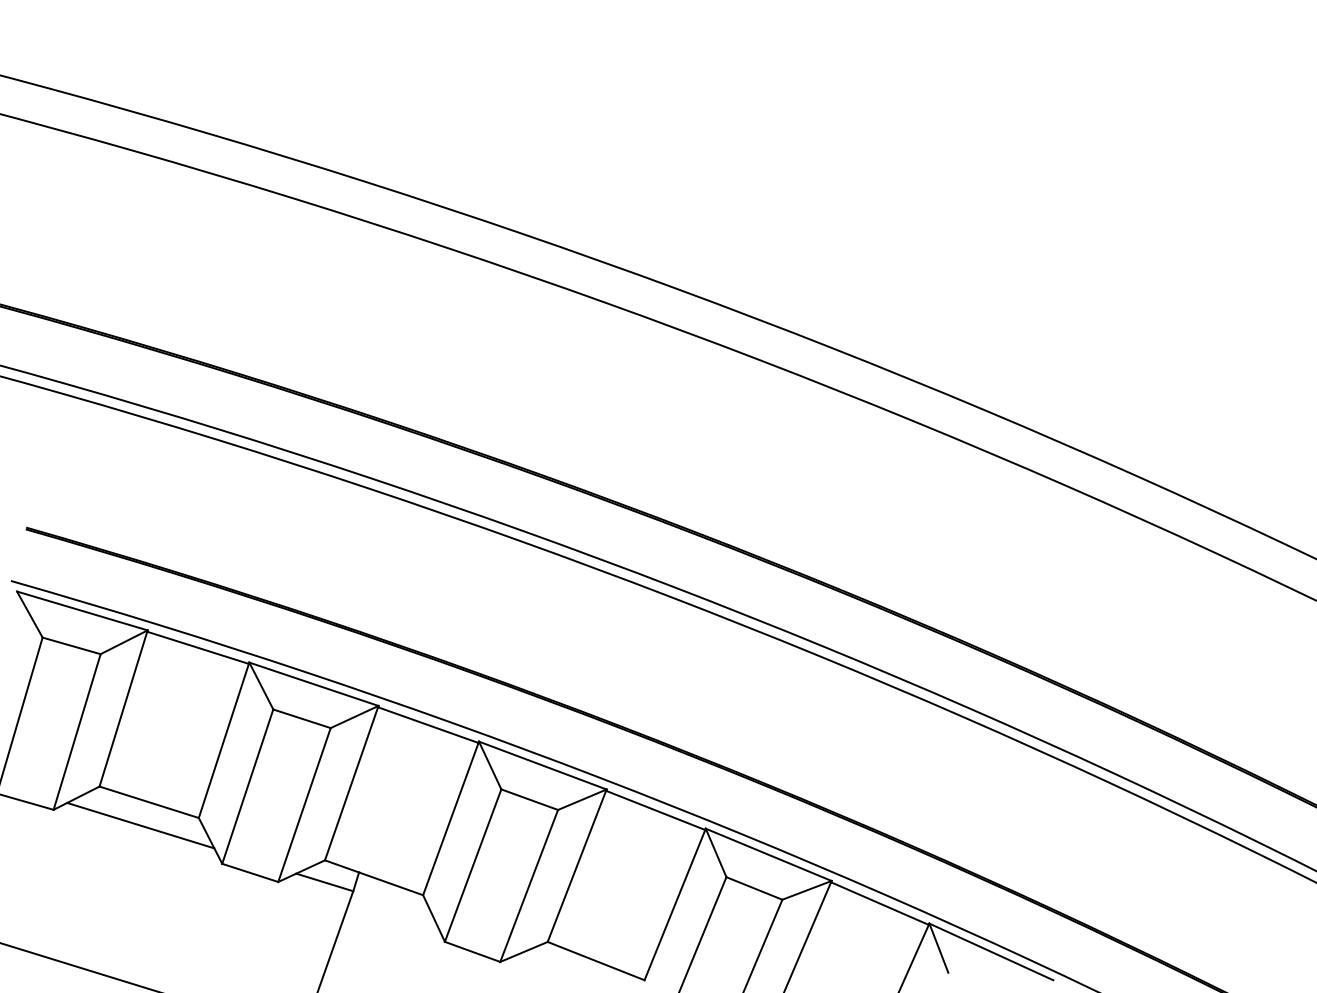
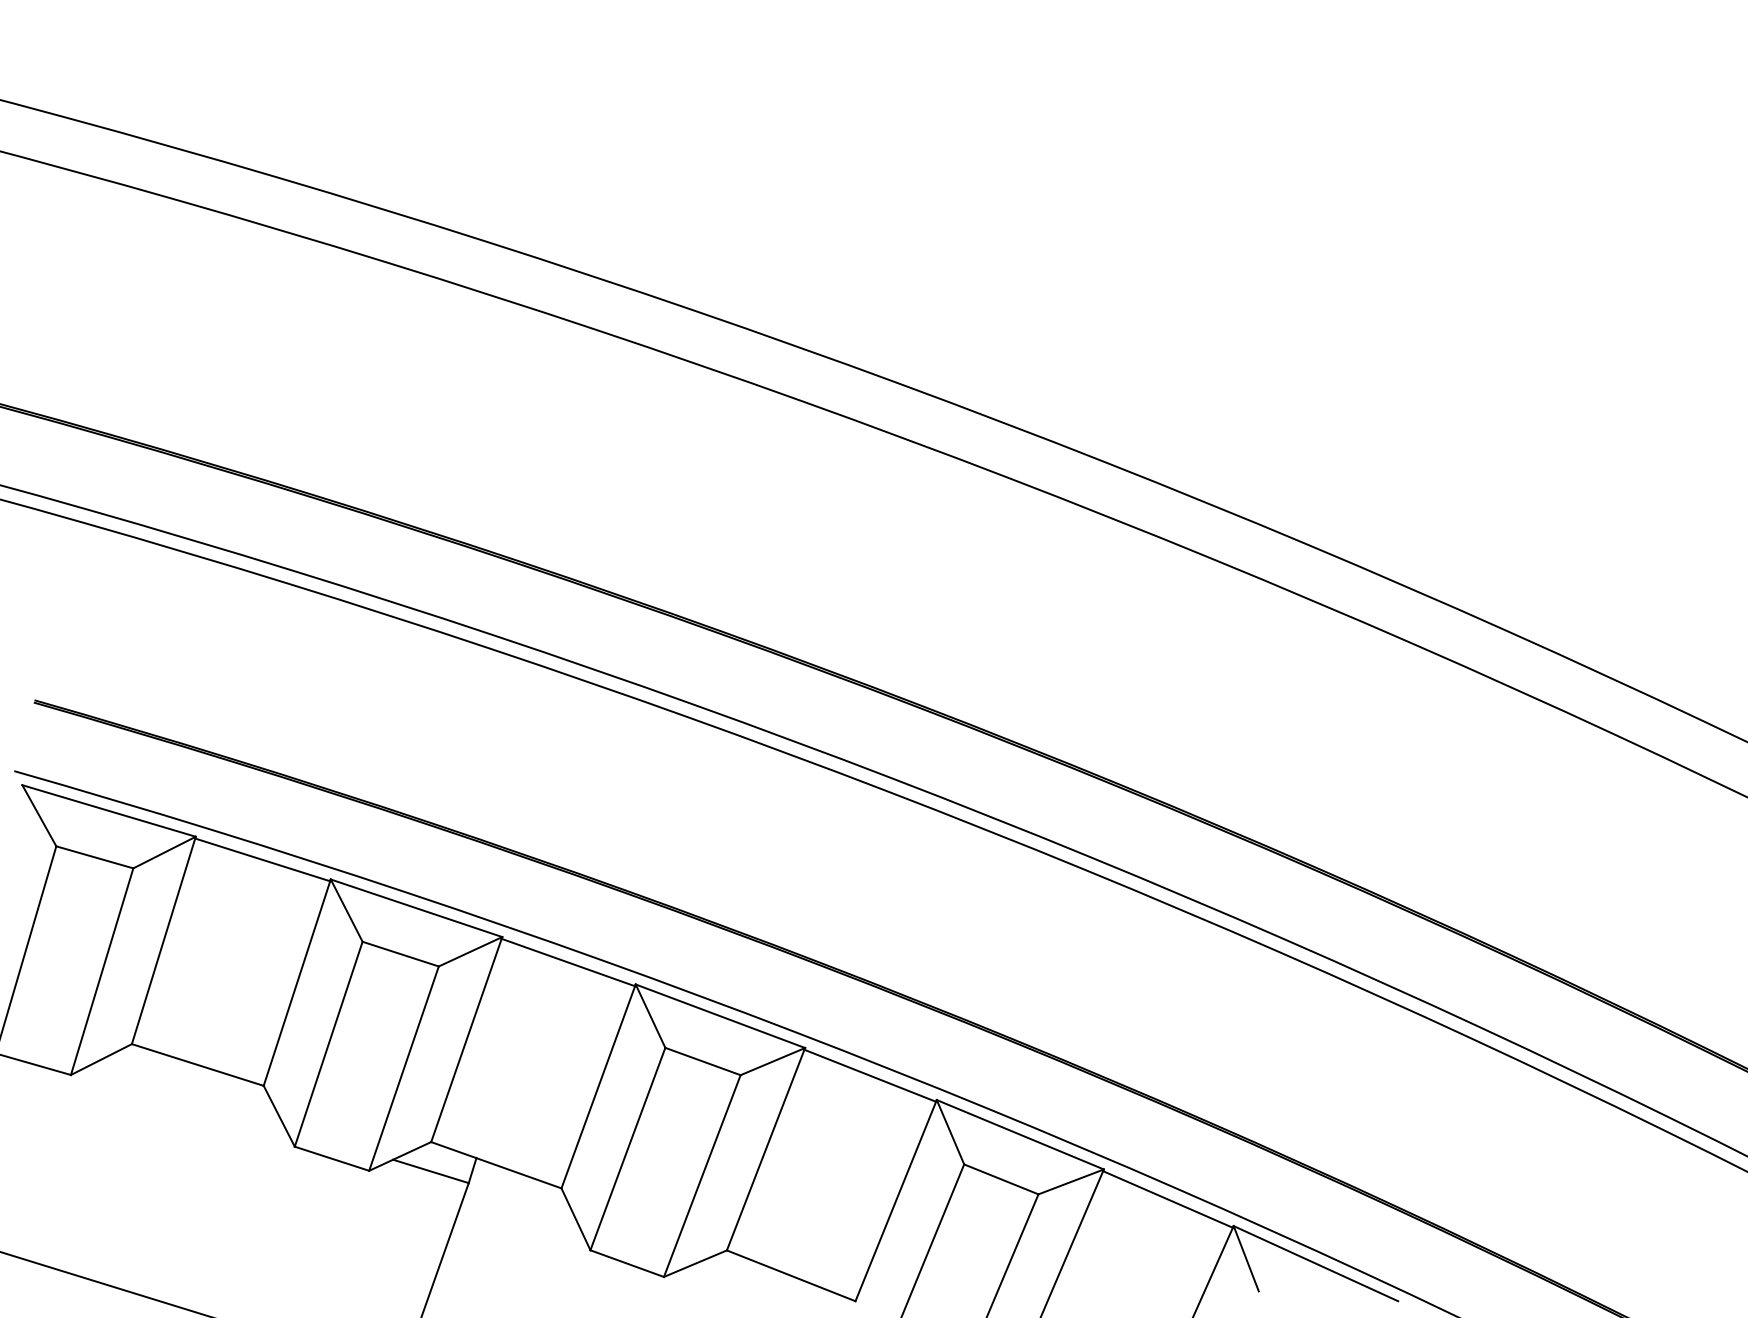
line: (140, 825) -> (186, 1095), removed

